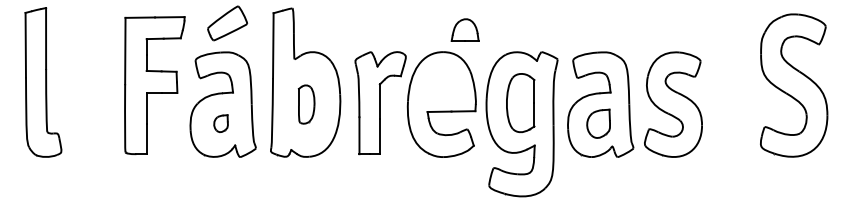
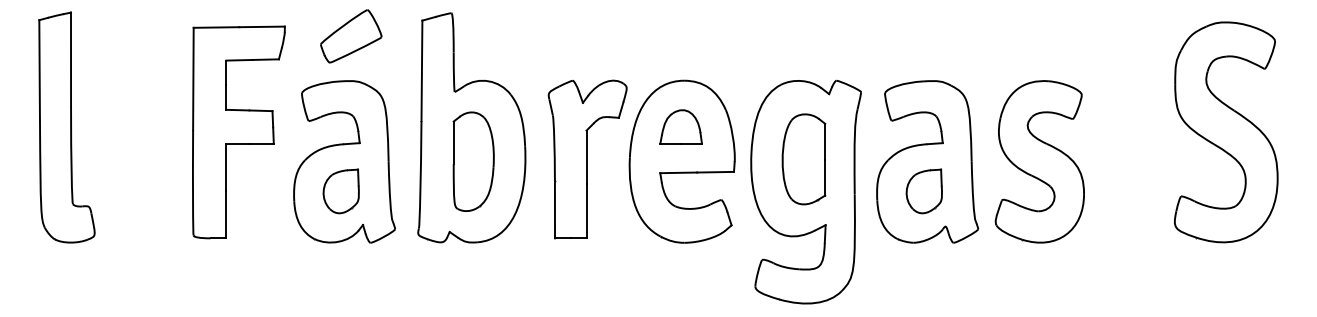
part: (464, 29) -> (680, 126), moved
part: (306, 104) -> (473, 161), size x1.67
part: (220, 123) -> (340, 190), size x1.67

